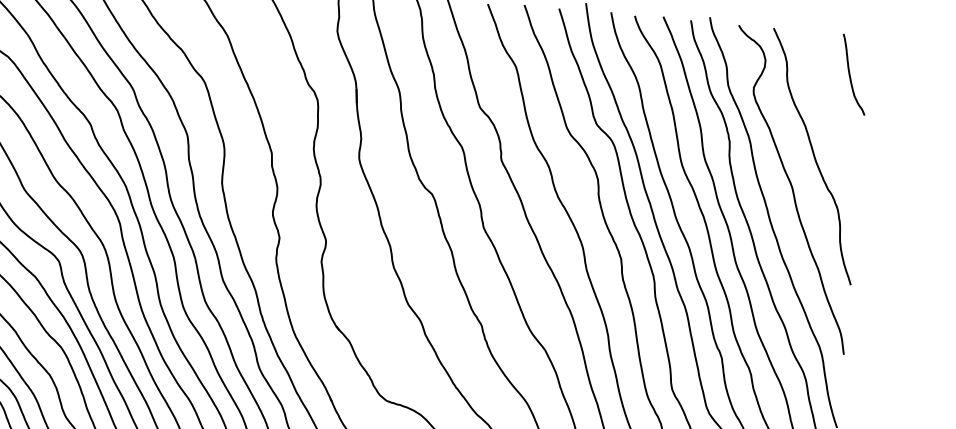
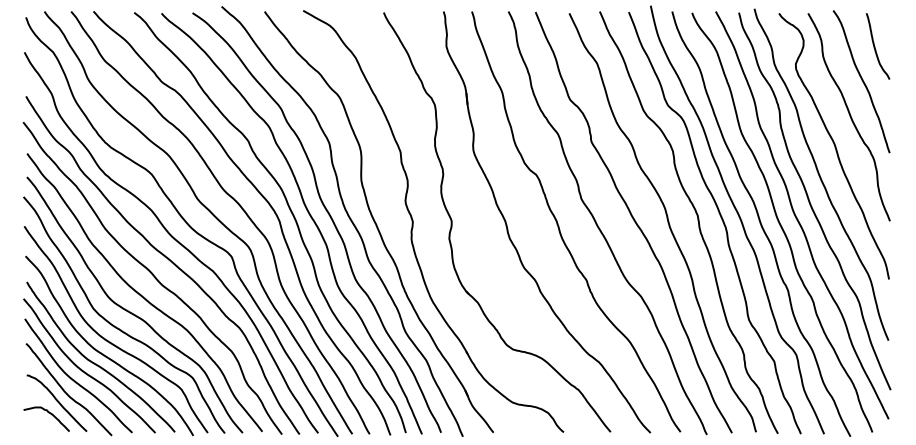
curve: (830, 113) -> (861, 80), added

